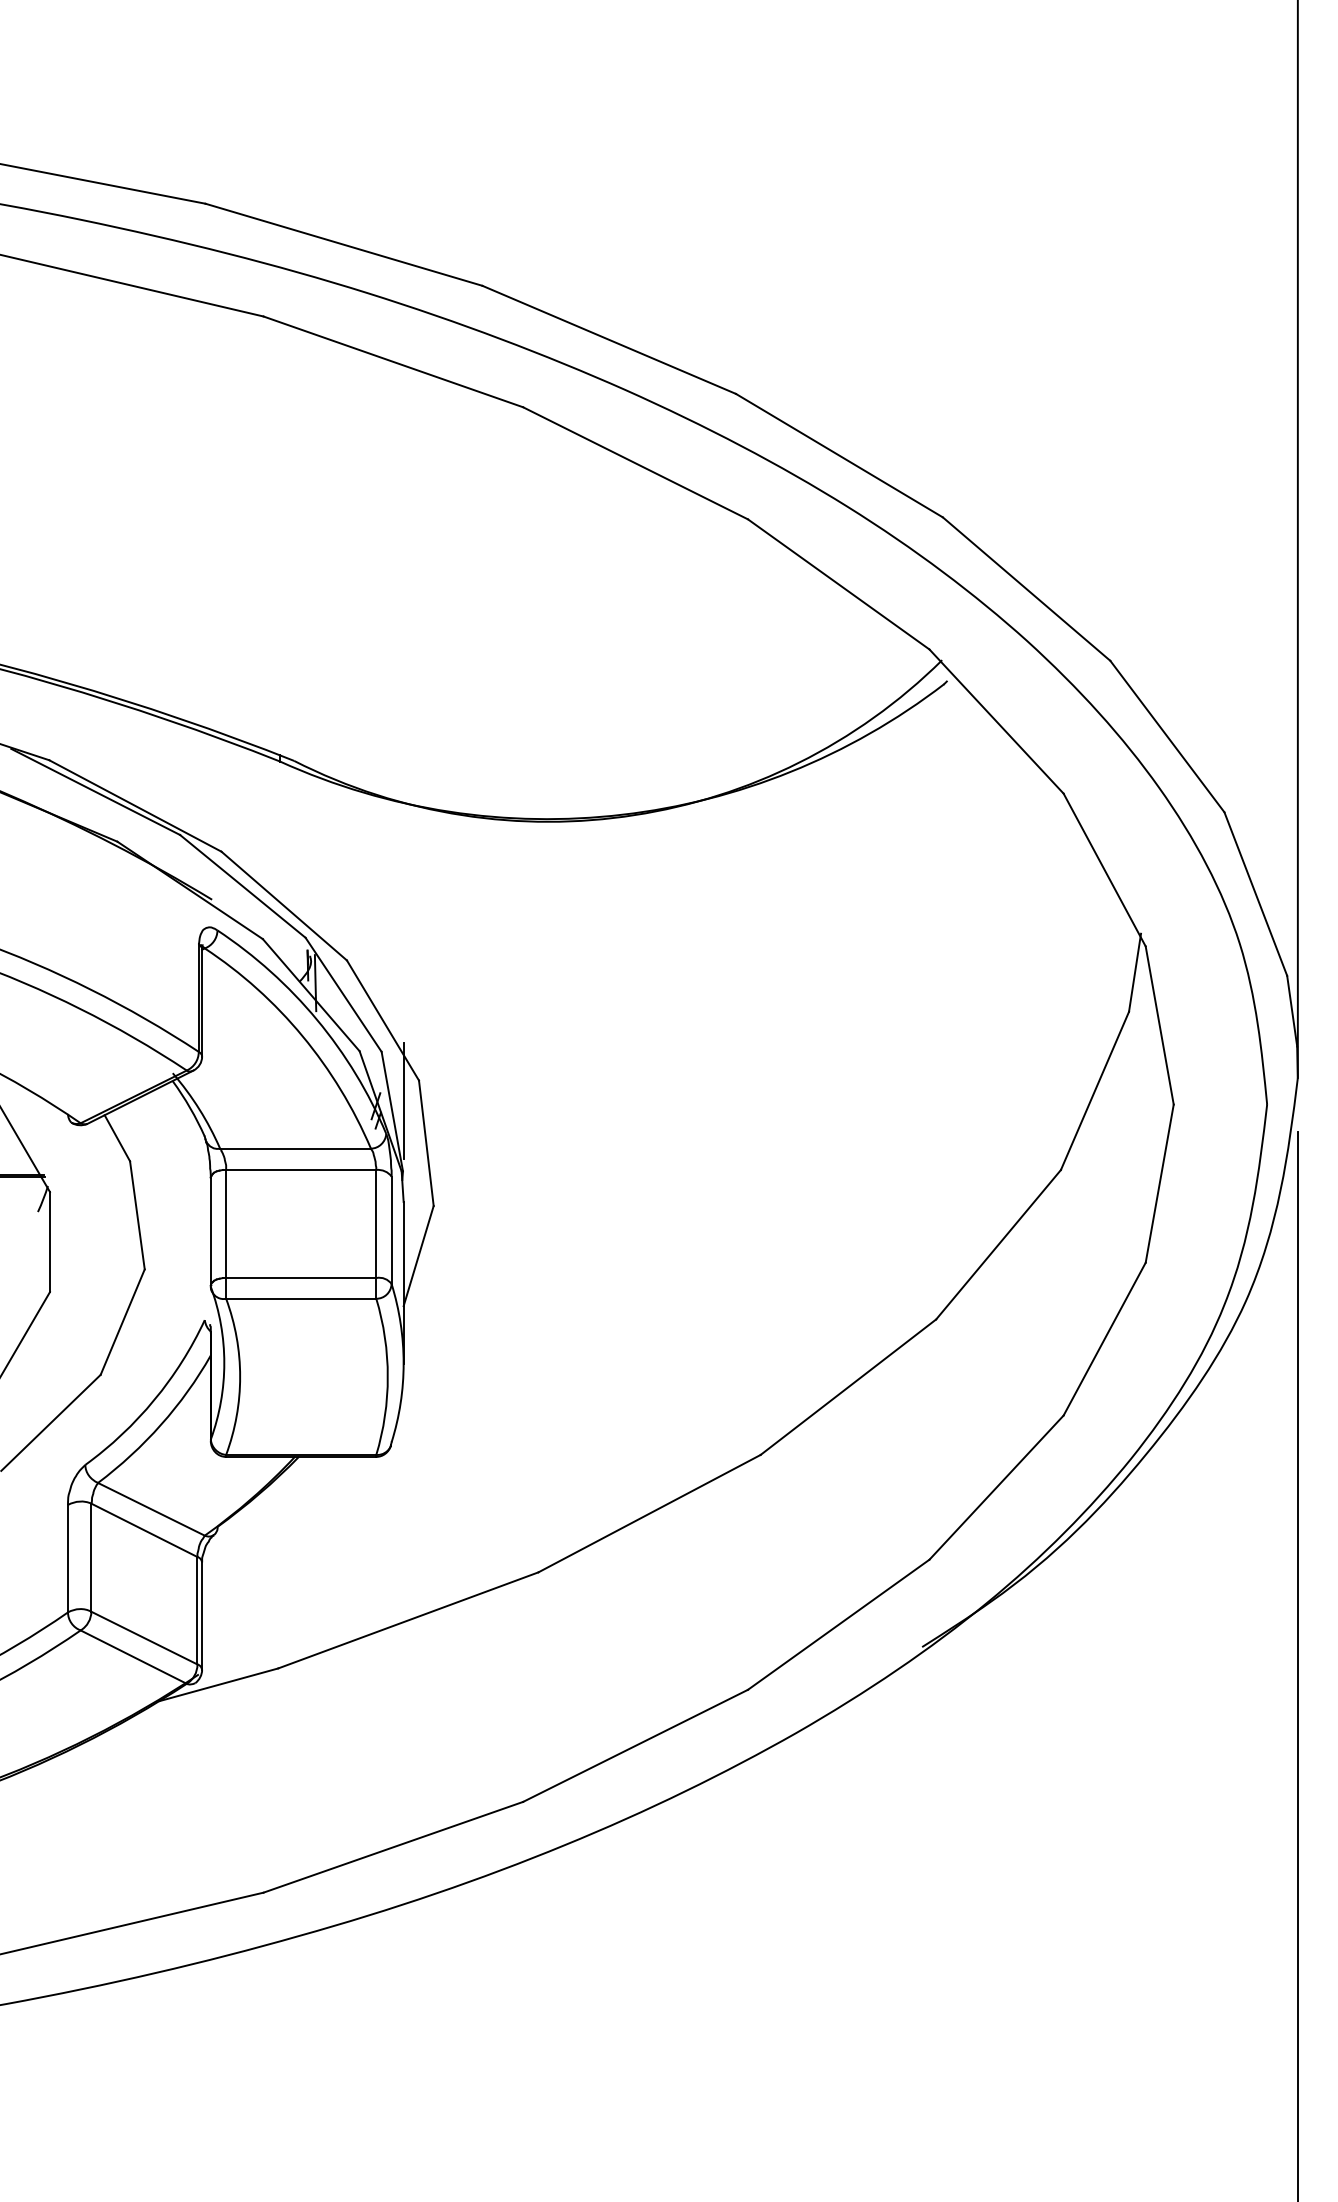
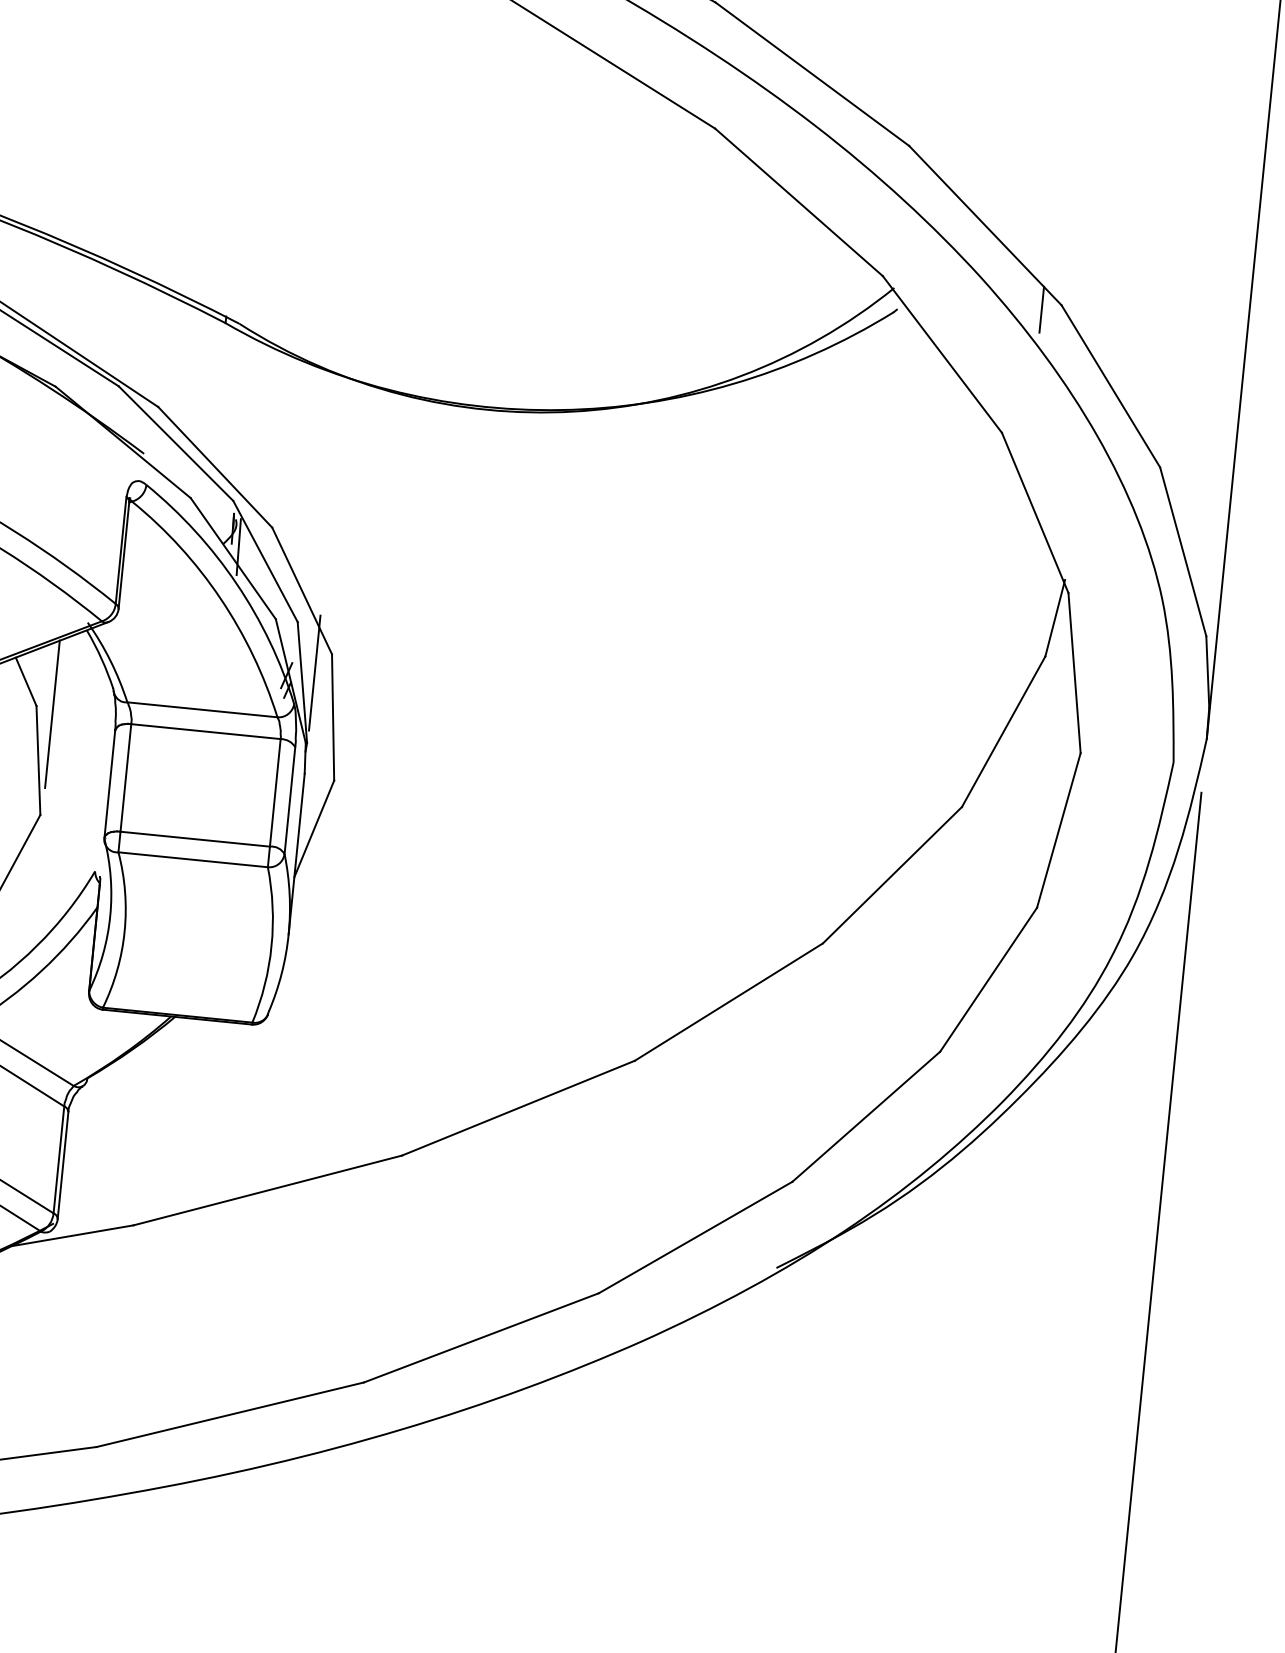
line: (1090, 667) -> (1041, 310), added
line: (146, 1167) -> (52, 713), added

